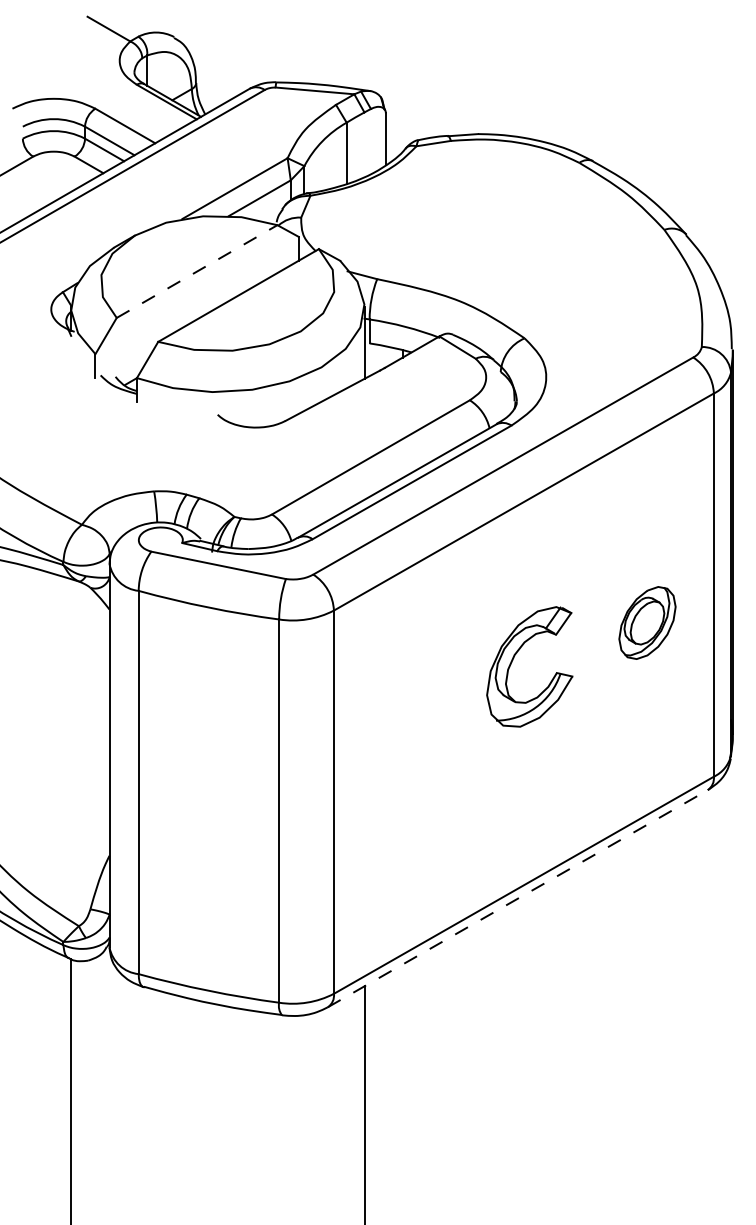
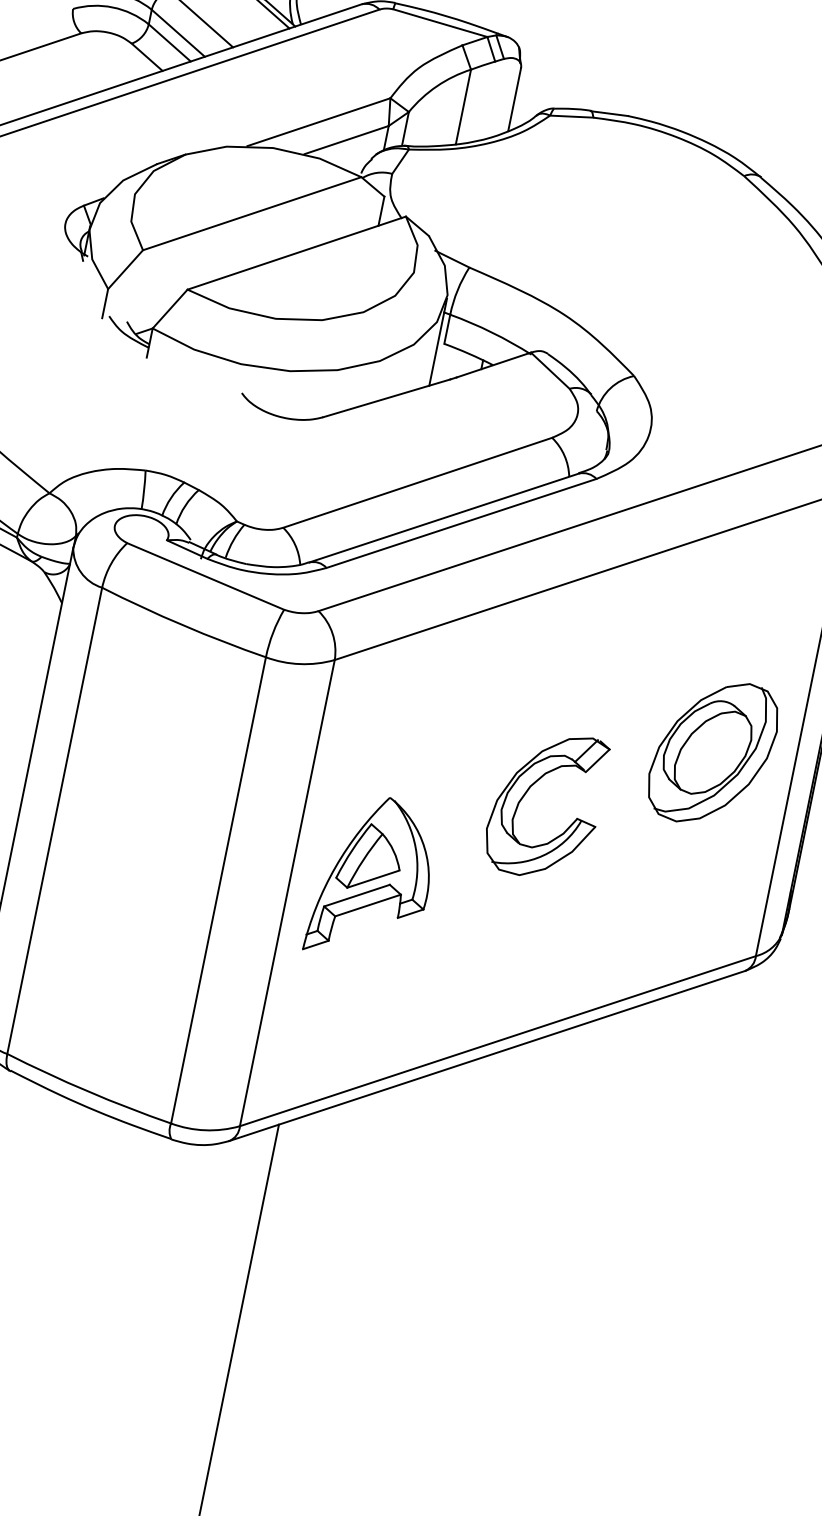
line: (197, 271) -> (252, 213), dashed -> solid
part: (647, 622) -> (713, 752), size x1.67
part: (514, 658) -> (529, 790), moved
part: (399, 776) -> (373, 878), added
line: (517, 898) -> (486, 1055), dashed -> solid

